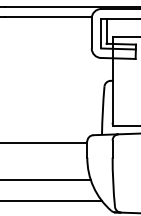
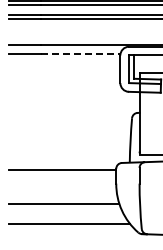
line: (48, 16) -> (80, 53), solid -> dashed

